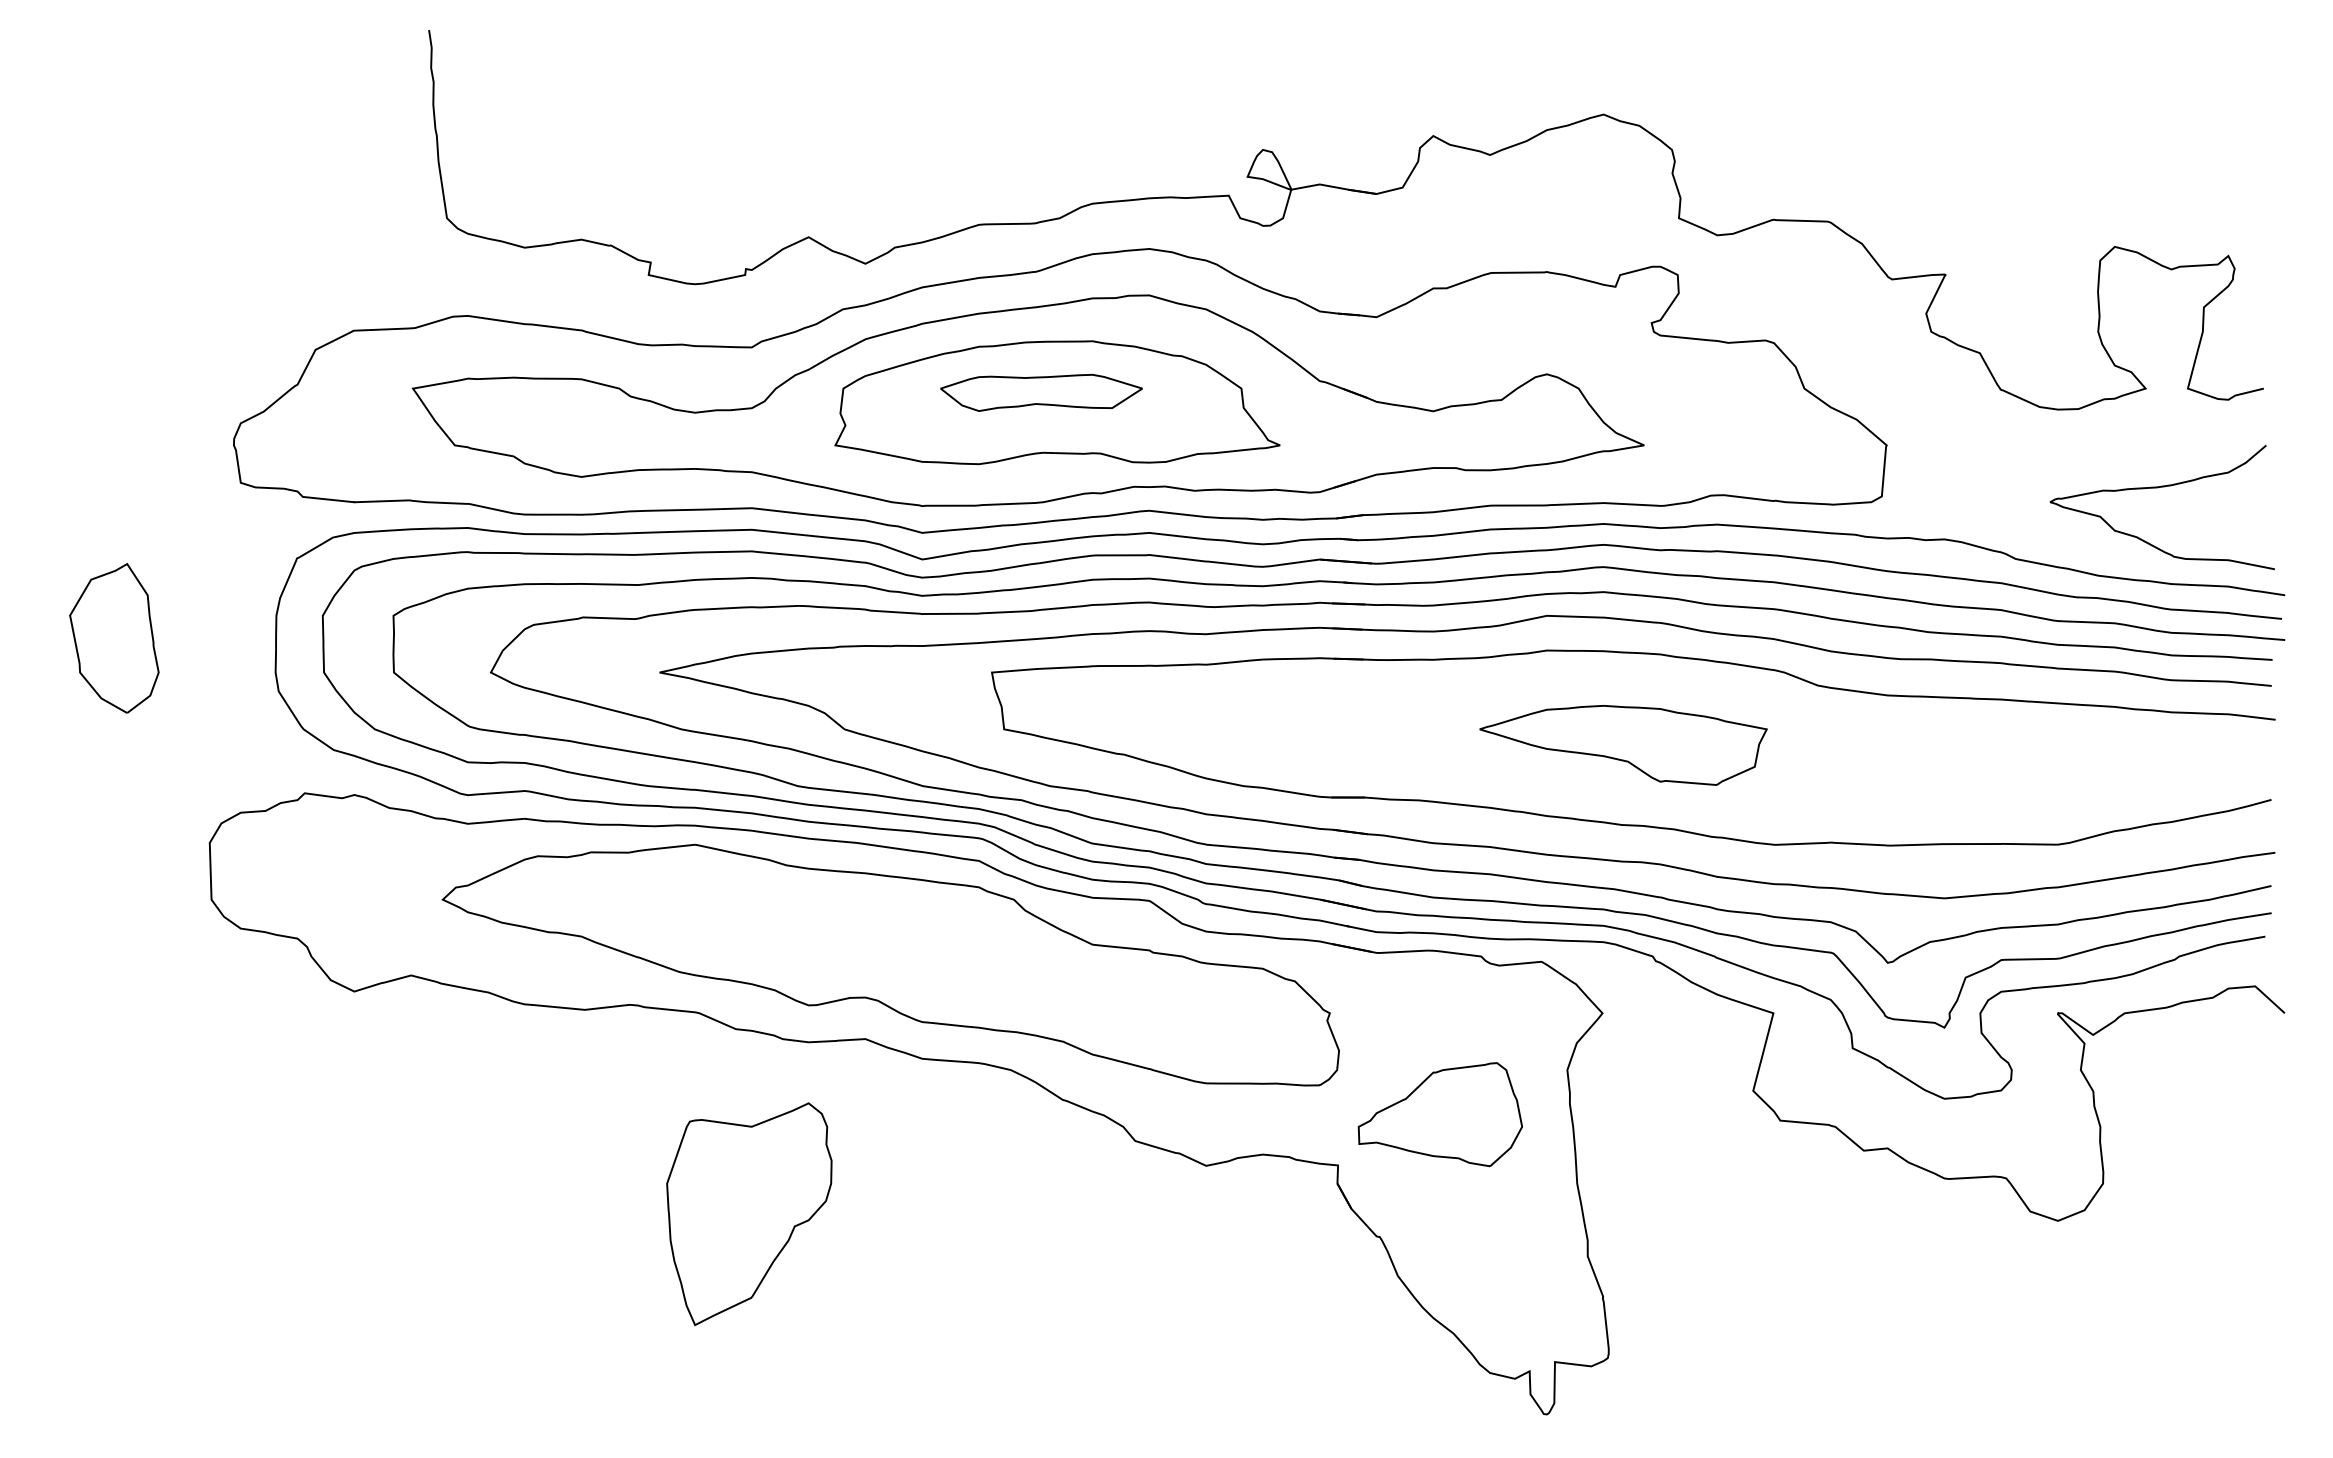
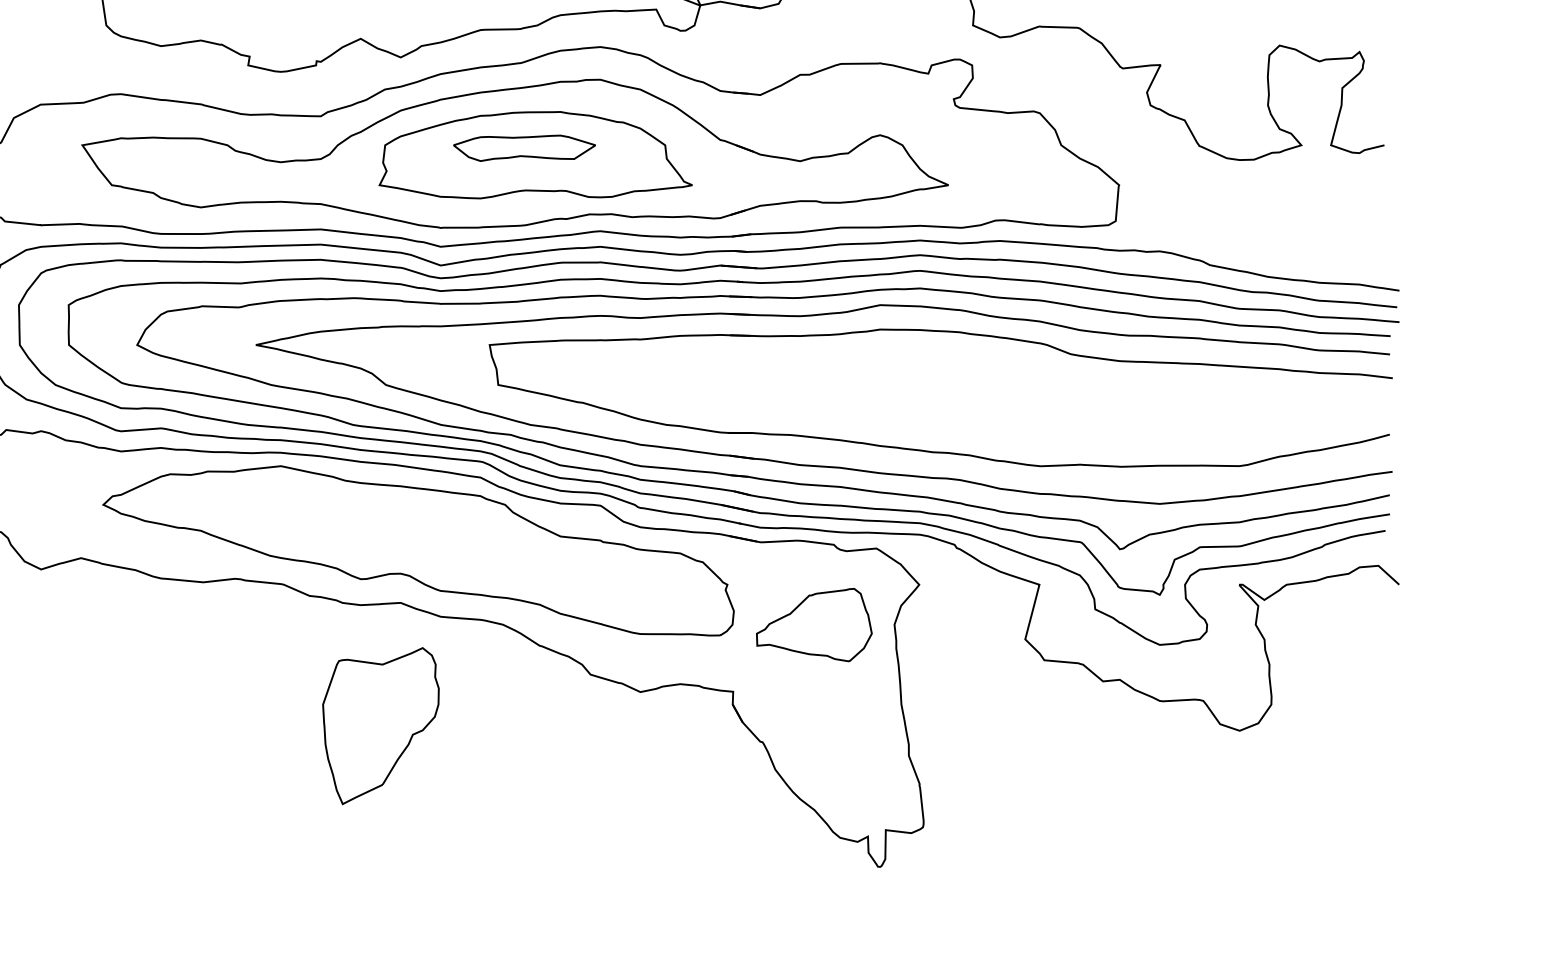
curve: (2158, 488) -> (1310, 215), removed
part: (1623, 745) -> (934, 396), removed
part: (1439, 1114) -> (813, 625), moved
part: (749, 1214) -> (381, 726), moved

